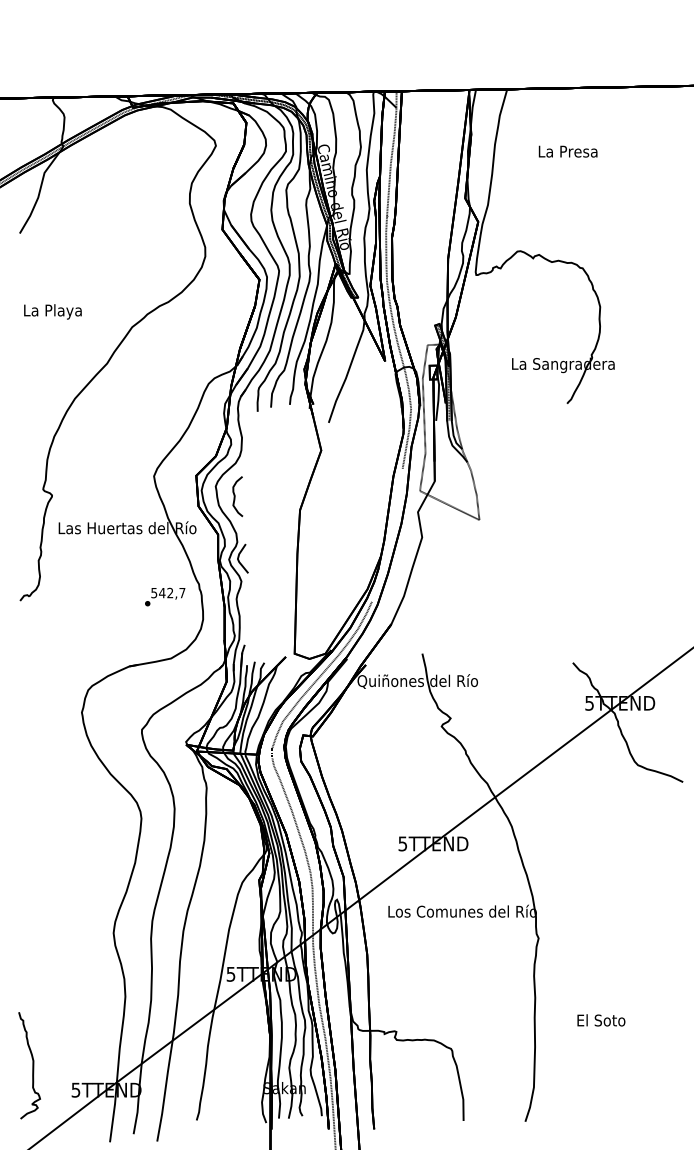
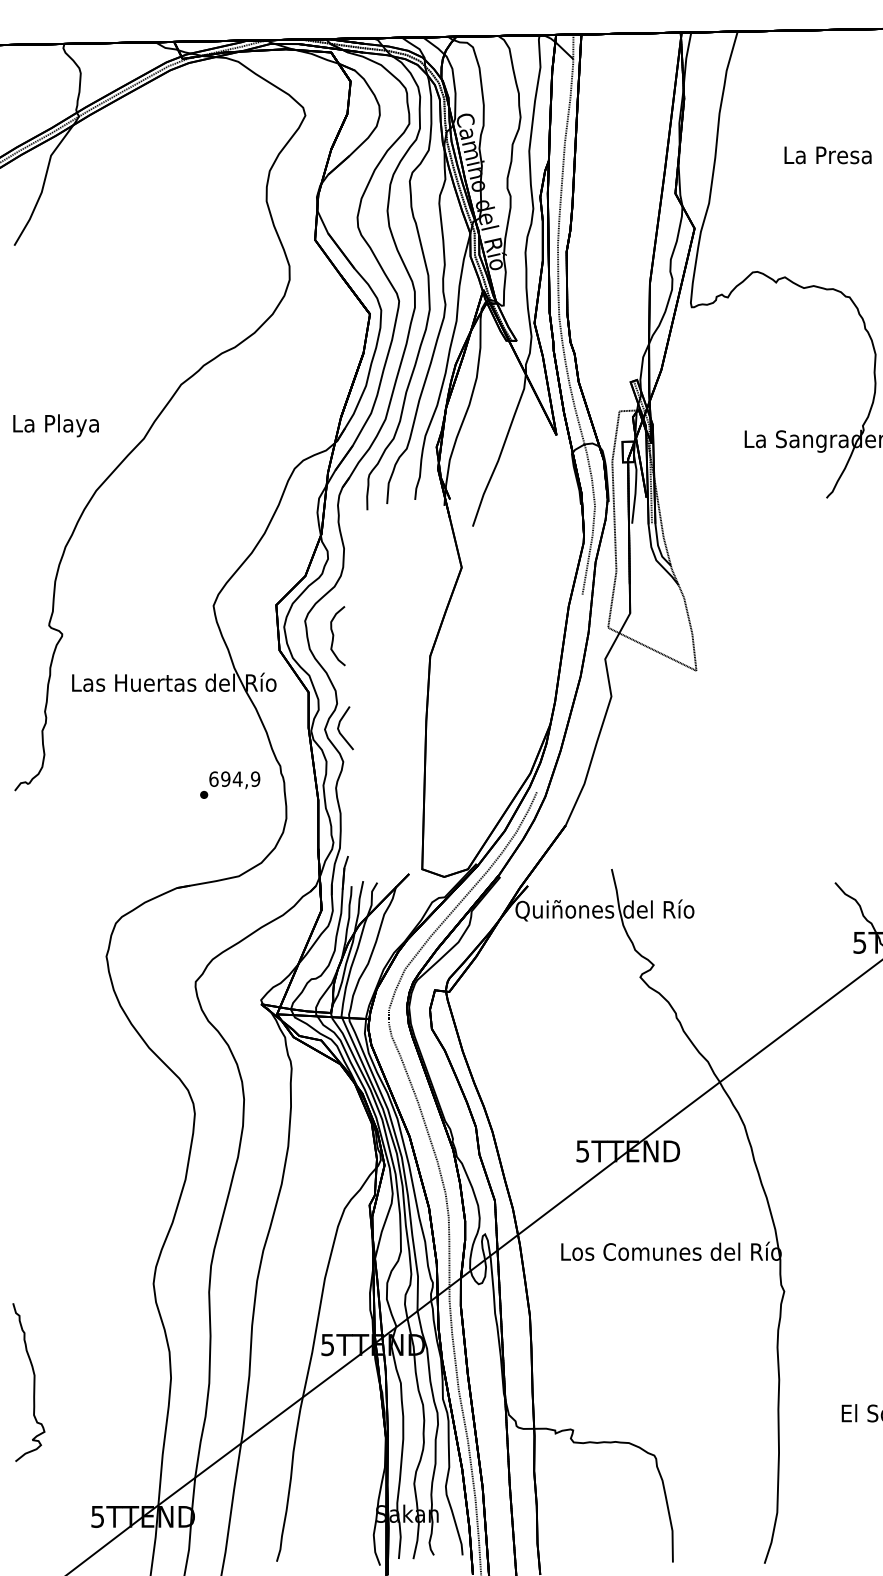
text: (567, 151) -> (827, 155), moved
text: (52, 311) -> (55, 425), moved
text: (168, 592) -> (235, 778), 542,7 -> 694,9
curve: (32, 1065) -> (33, 1382), moved

